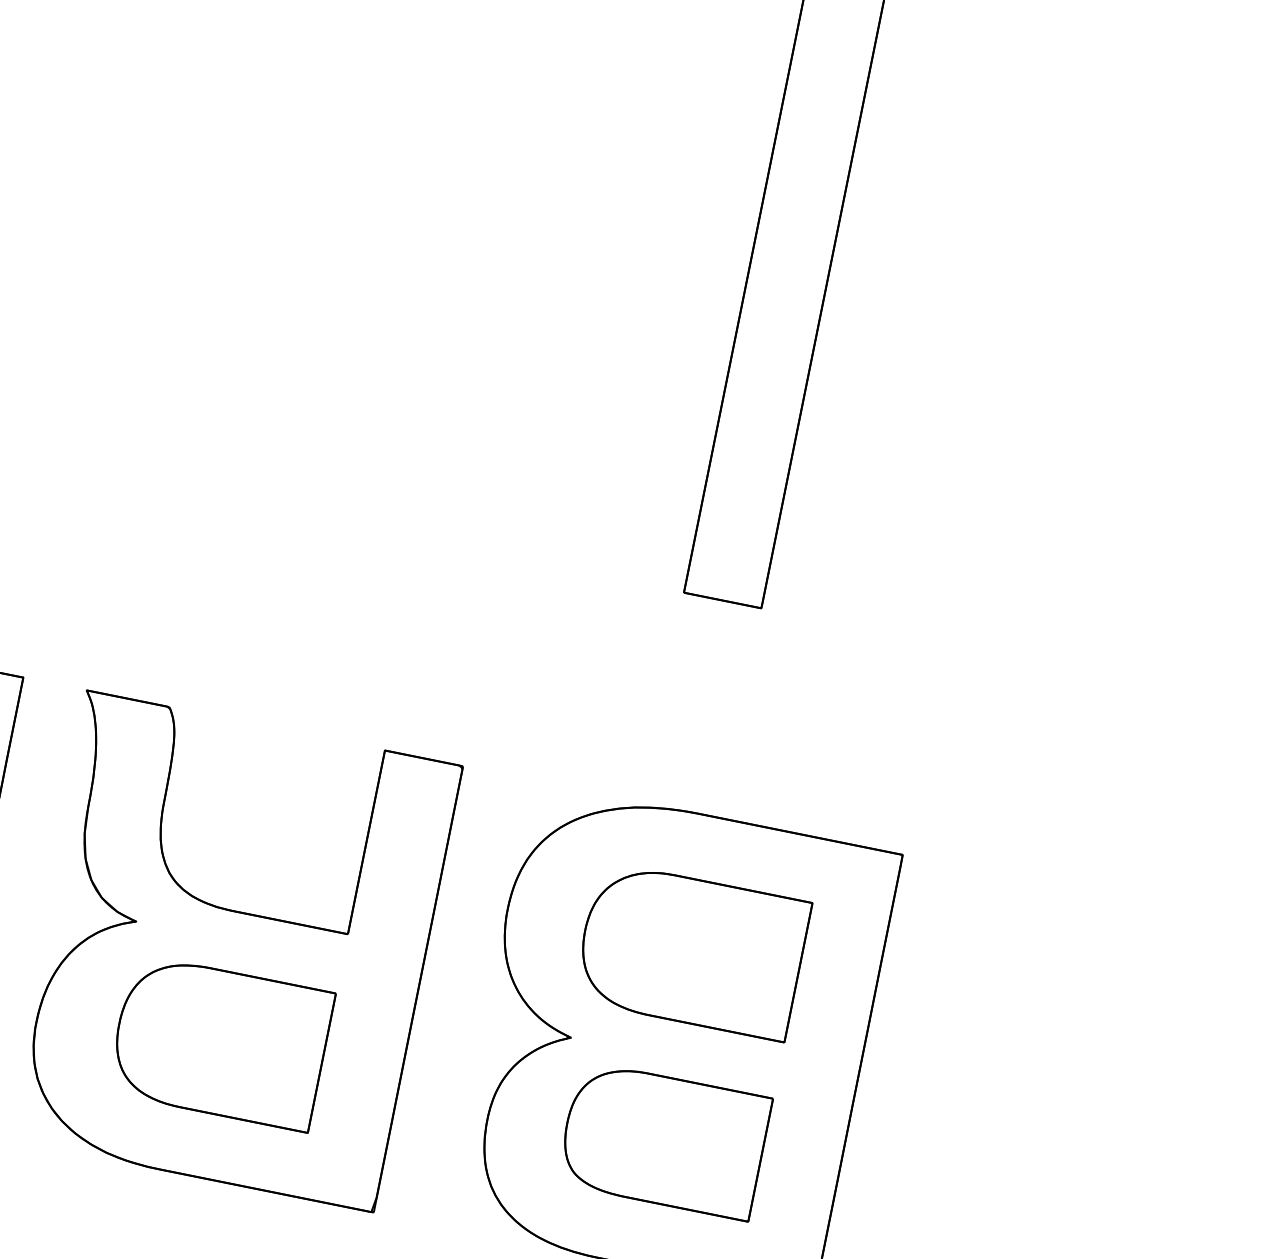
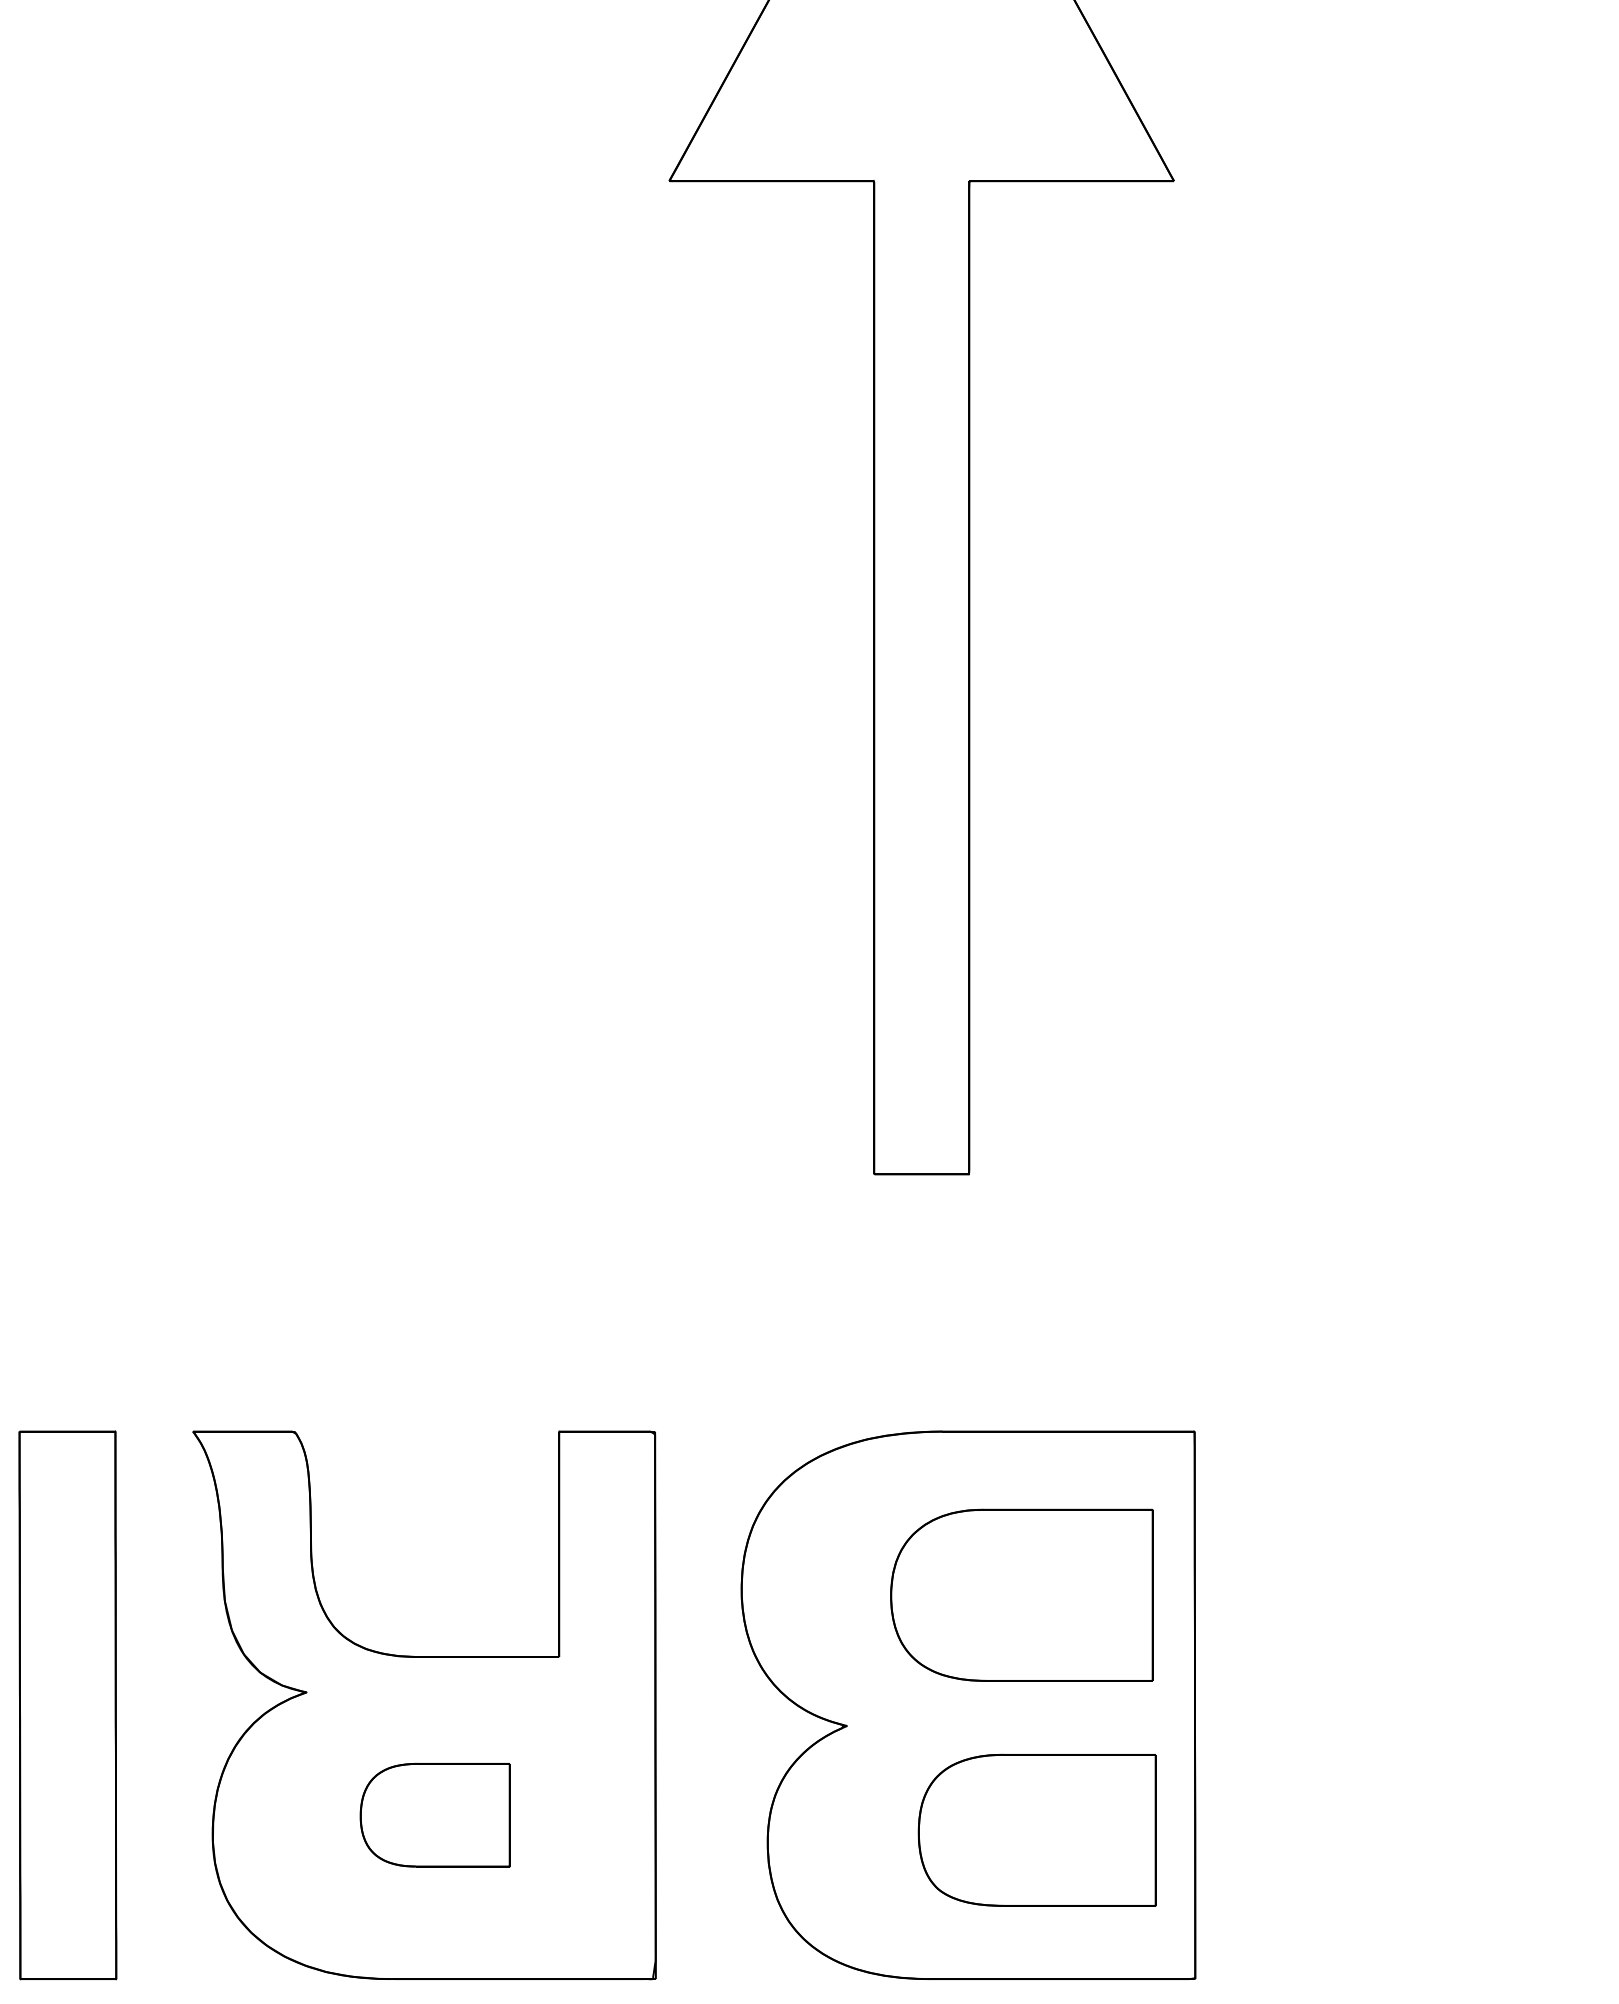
part: (691, 950) -> (1021, 1594), moved
part: (221, 1042) -> (435, 1814), size x0.6
part: (663, 1140) -> (1036, 1830), moved

